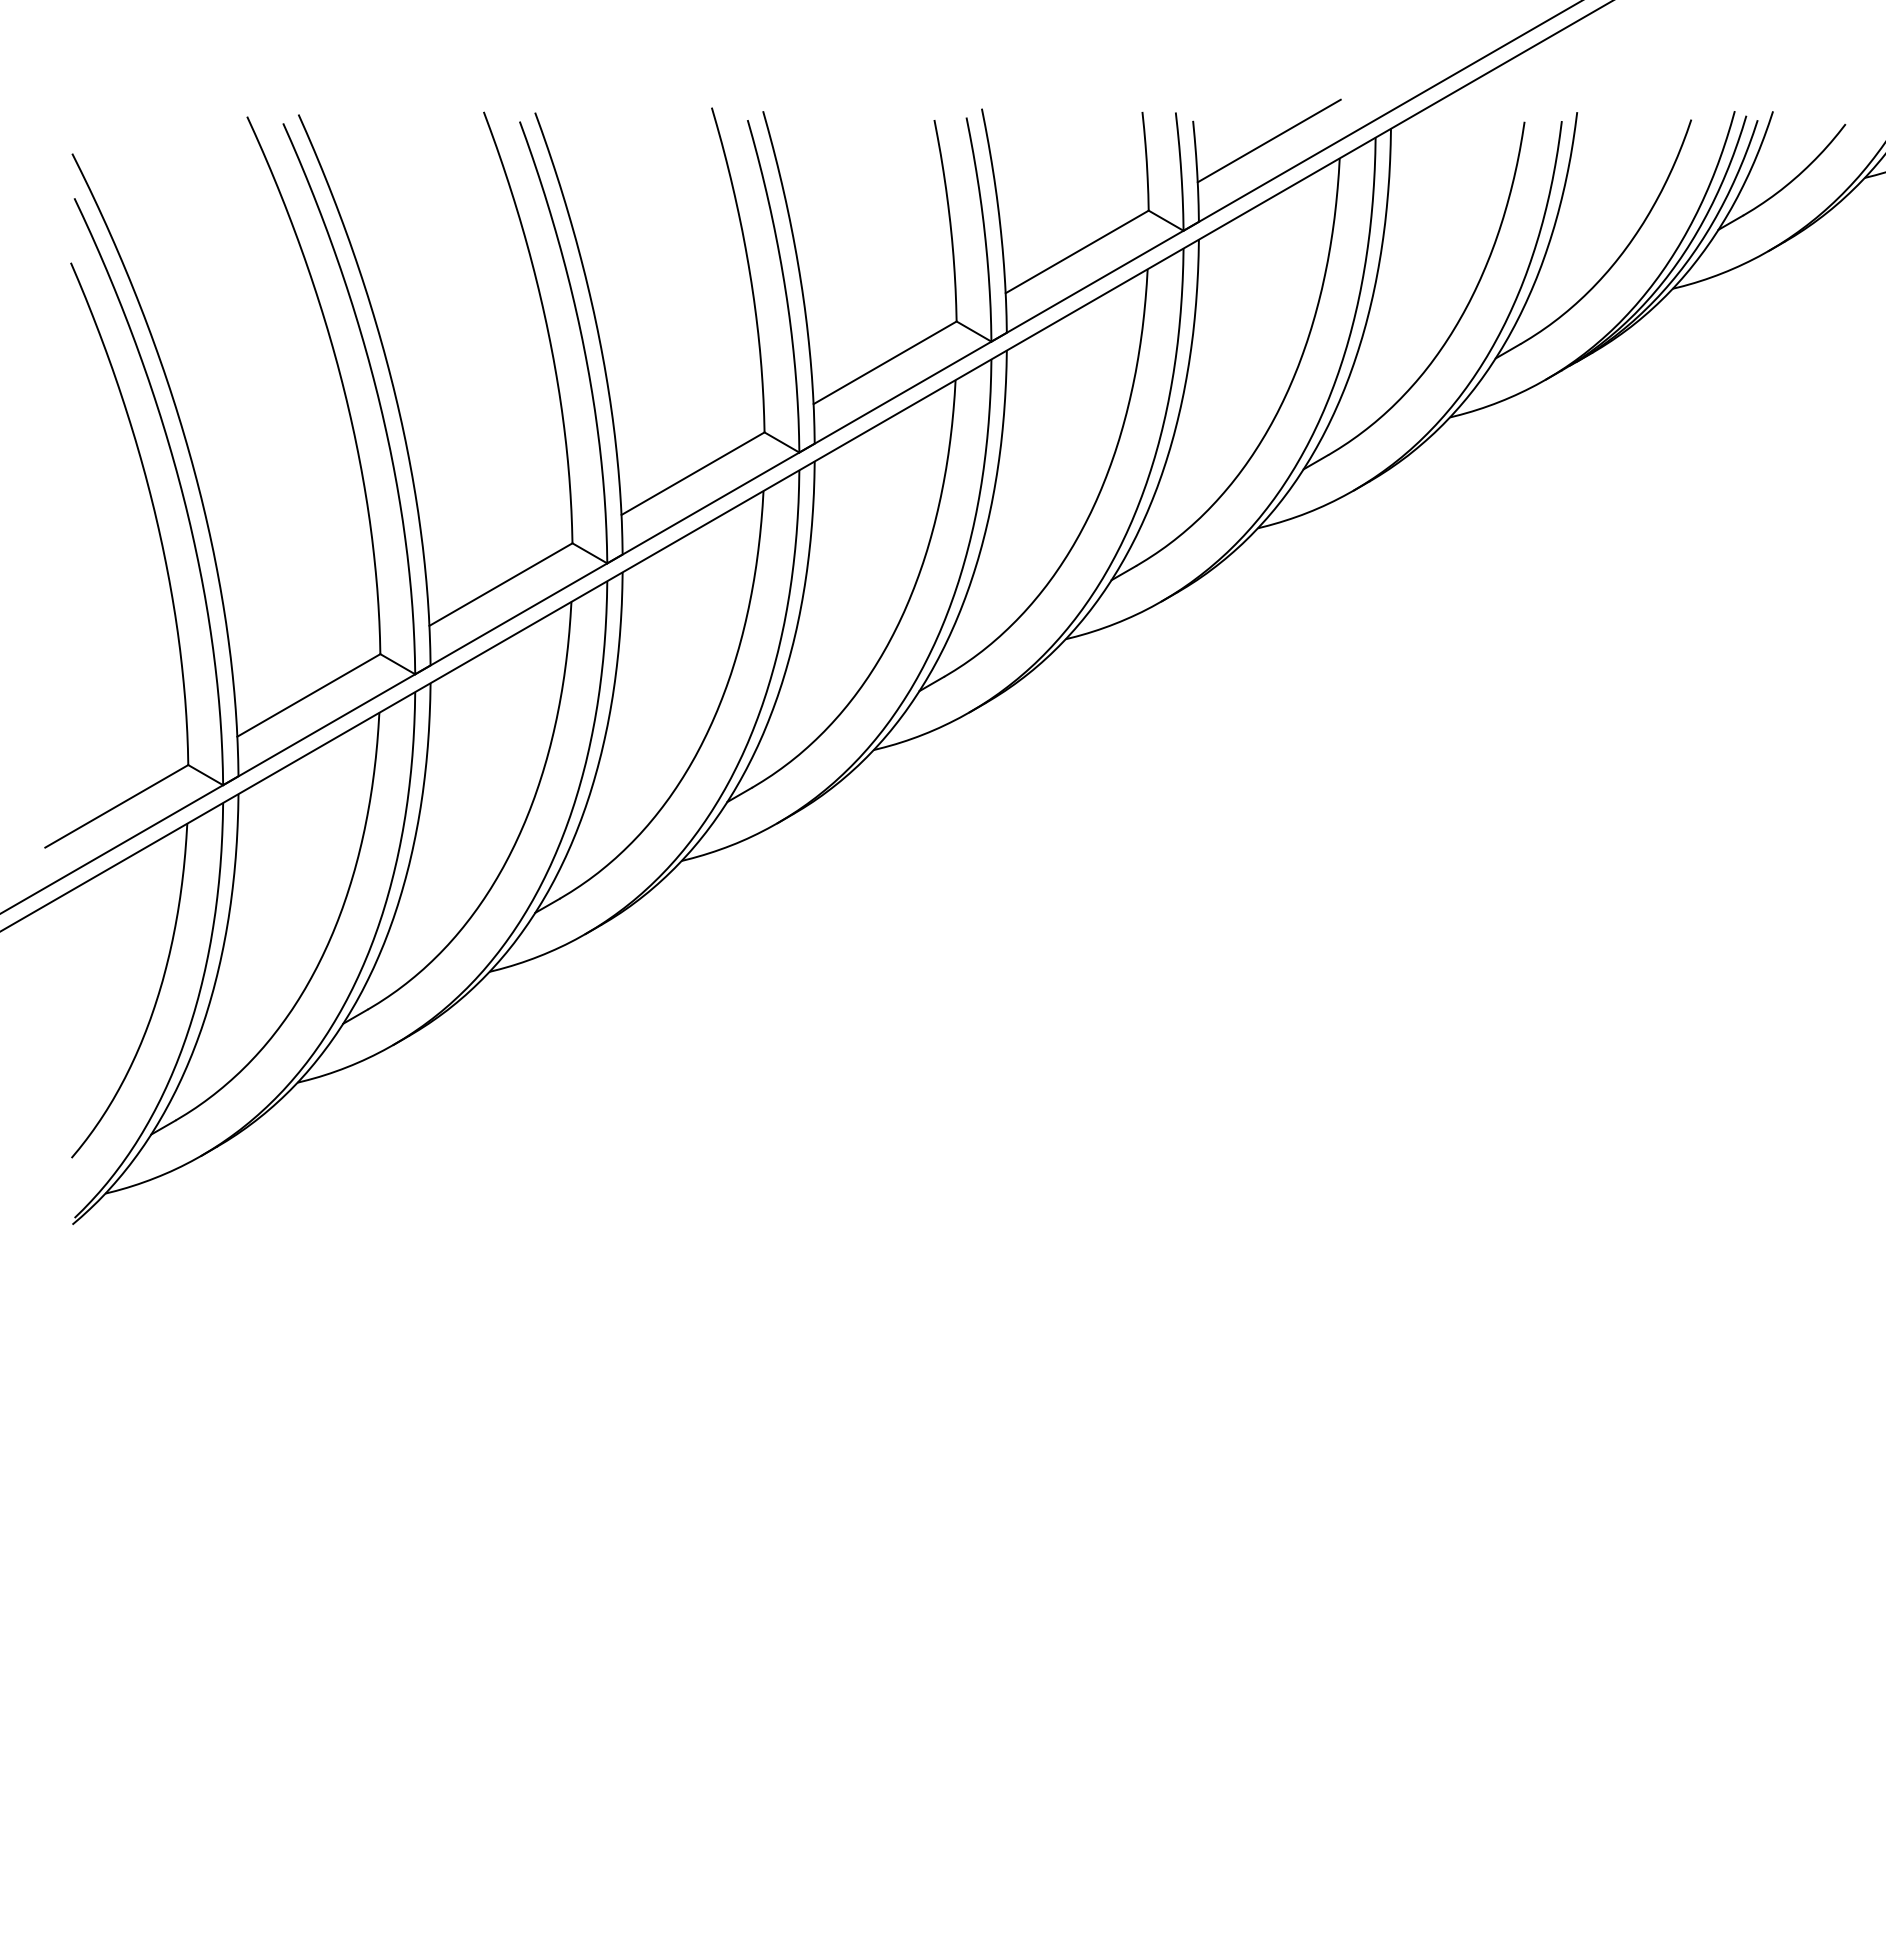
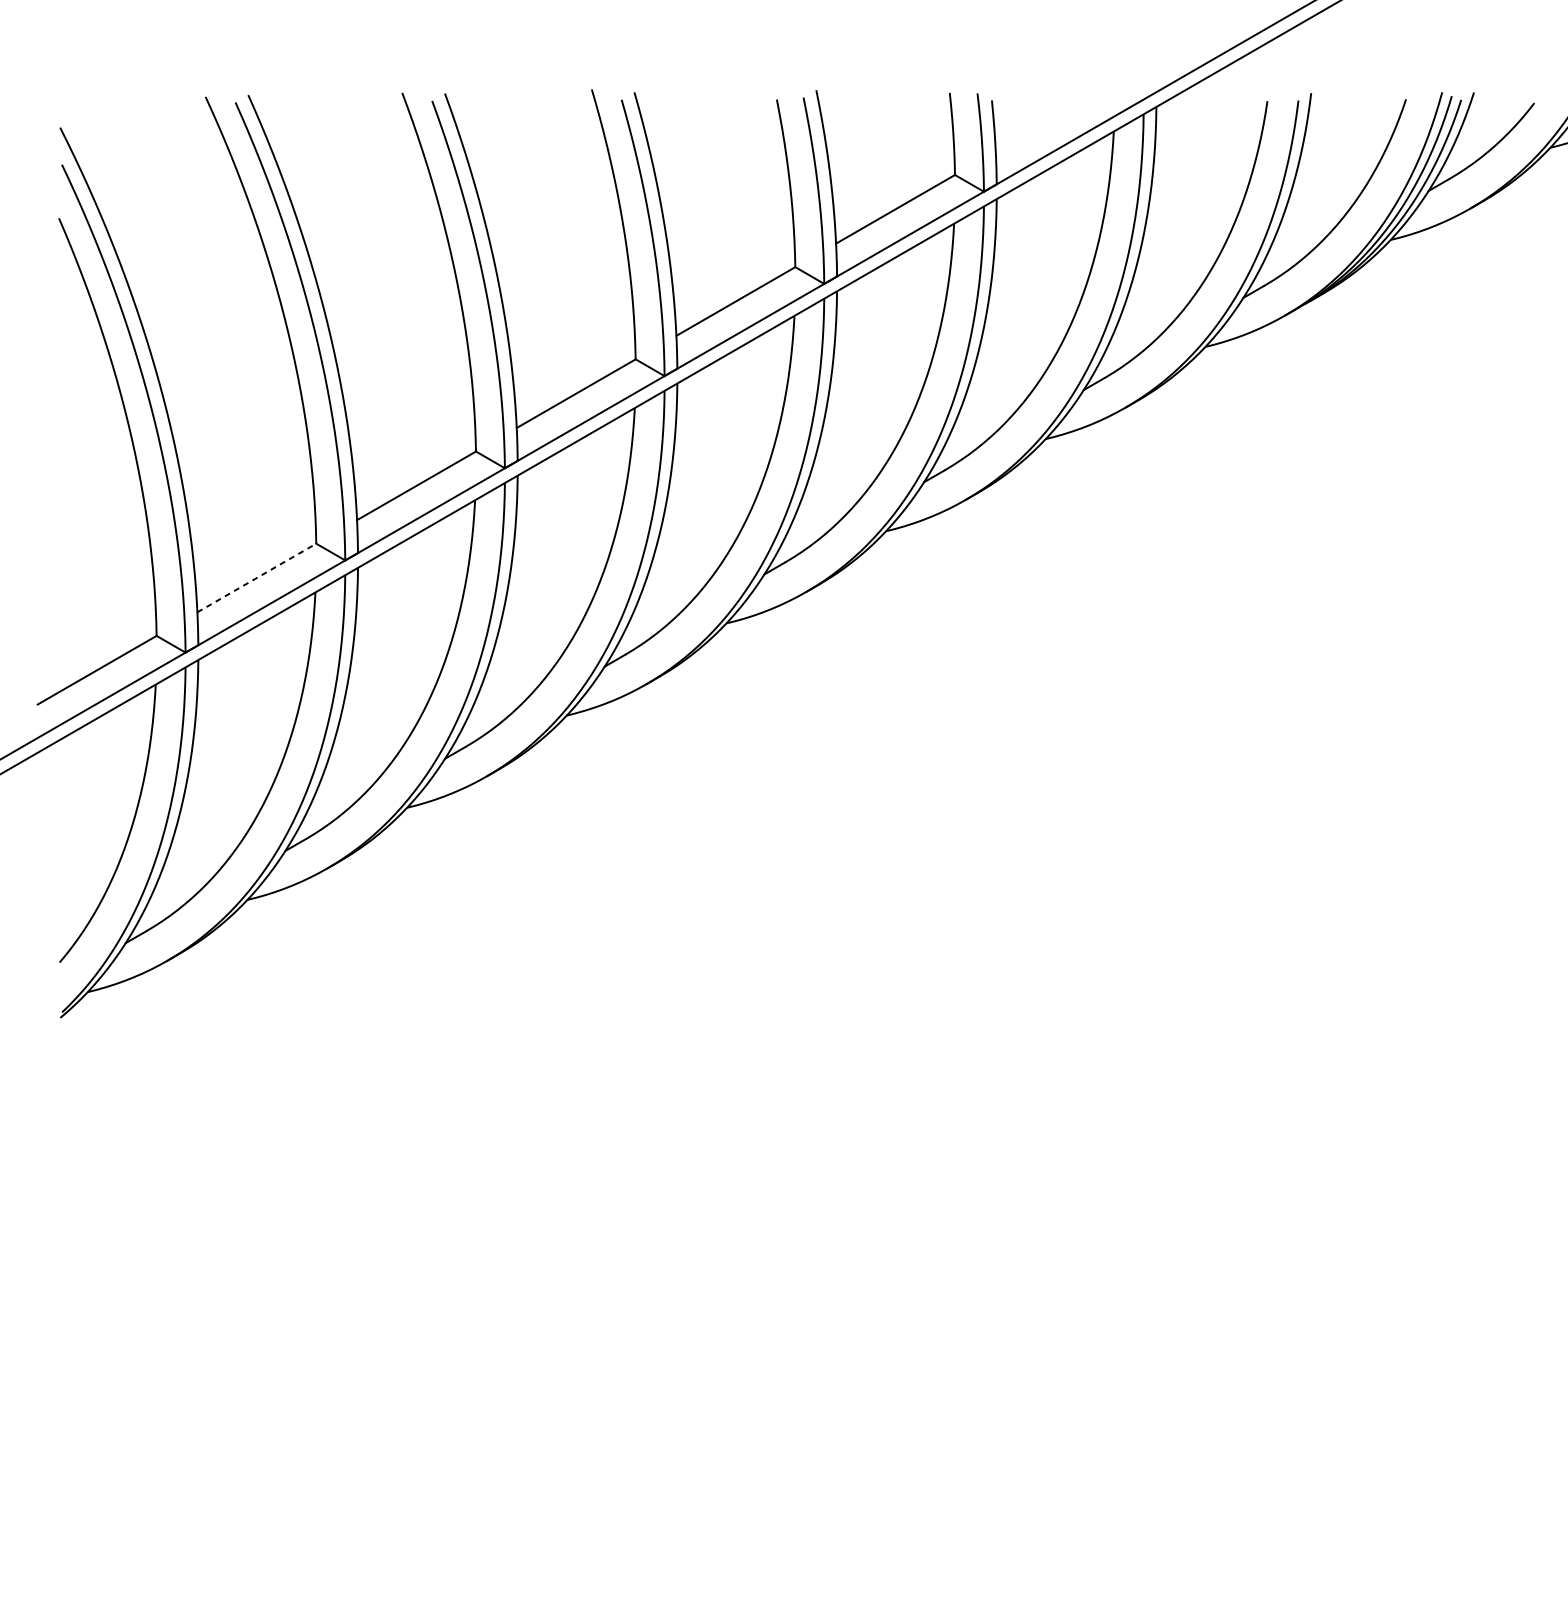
line: (1268, 140) -> (1054, 116), removed
line: (308, 695) -> (256, 578), solid -> dashed

